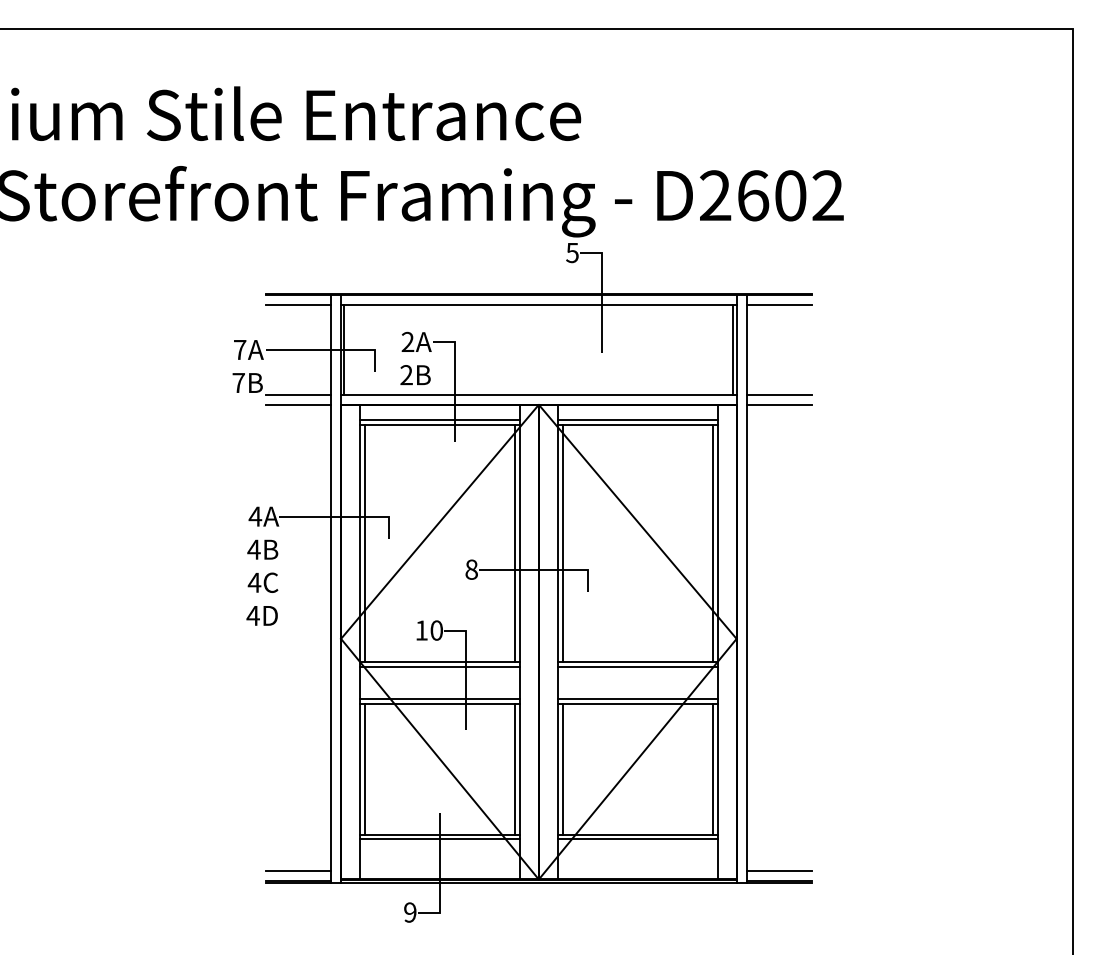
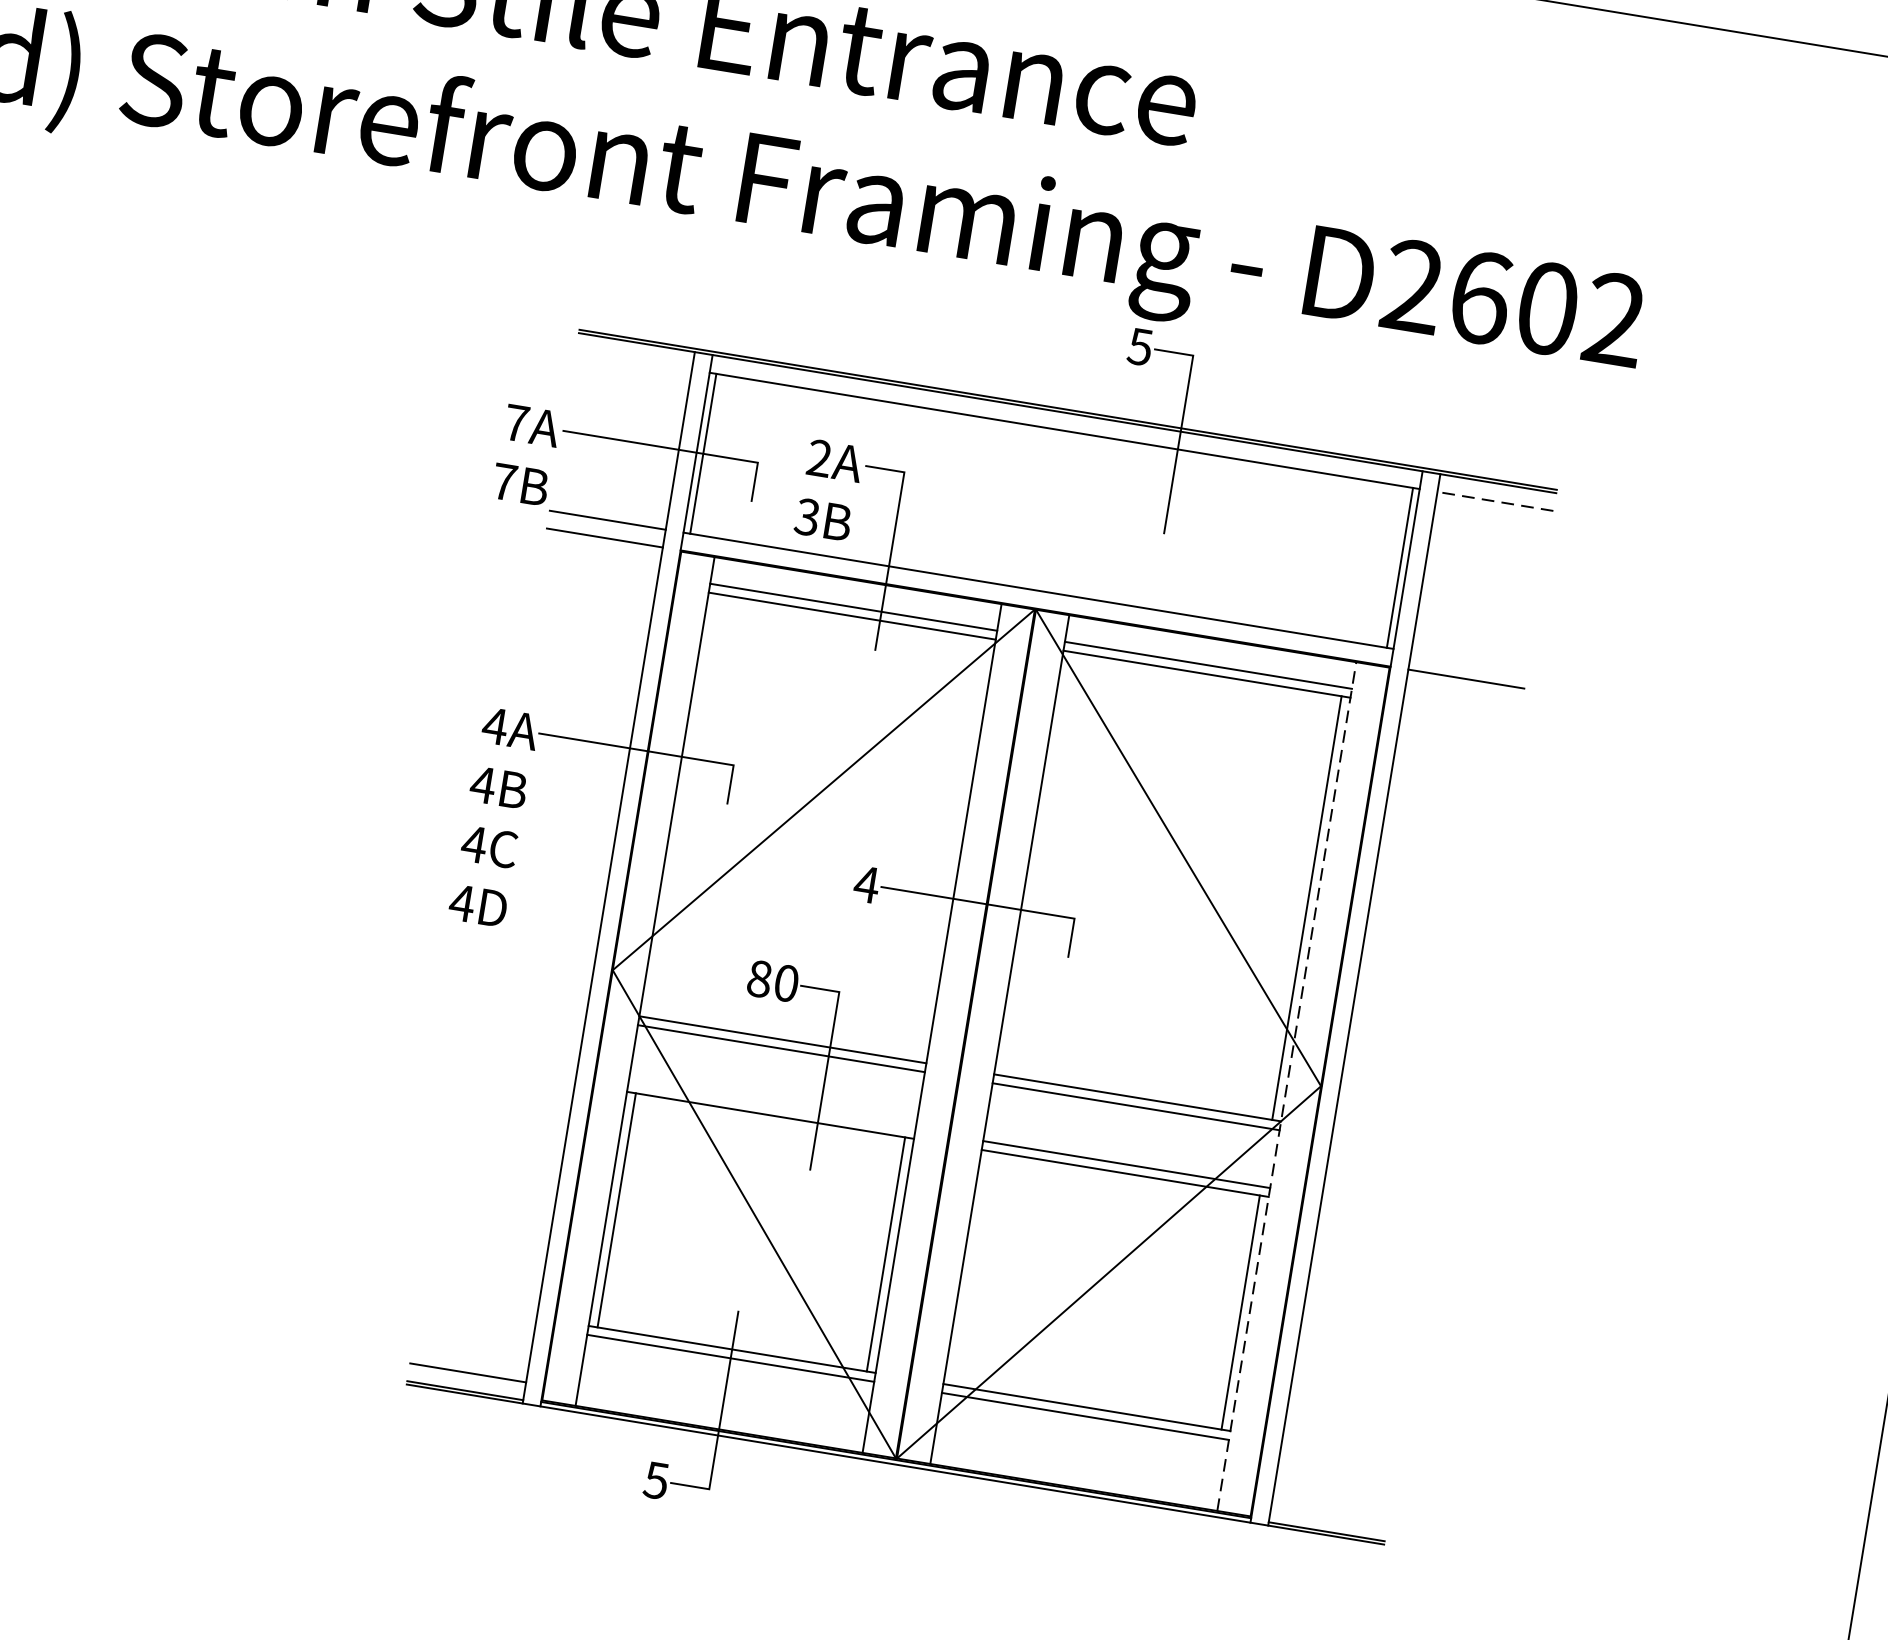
line: (297, 305) -> (632, 360), removed
line: (778, 305) -> (1493, 501), solid -> dashed
text: (406, 375) -> (807, 517), 2B -> 3B
line: (779, 394) -> (1469, 661), removed
line: (364, 542) -> (682, 804), removed
line: (514, 542) -> (951, 848), removed
line: (562, 542) -> (1037, 862), removed
text: (471, 569) -> (866, 884), 8 -> 4
text: (421, 630) -> (759, 978), 10 -> 80
line: (718, 641) -> (1287, 1085), solid -> dashed
line: (439, 698) -> (771, 1105), removed
line: (562, 768) -> (971, 1267), removed
line: (779, 870) -> (1329, 1513), removed
text: (409, 912) -> (655, 1480), 9 -> 5

